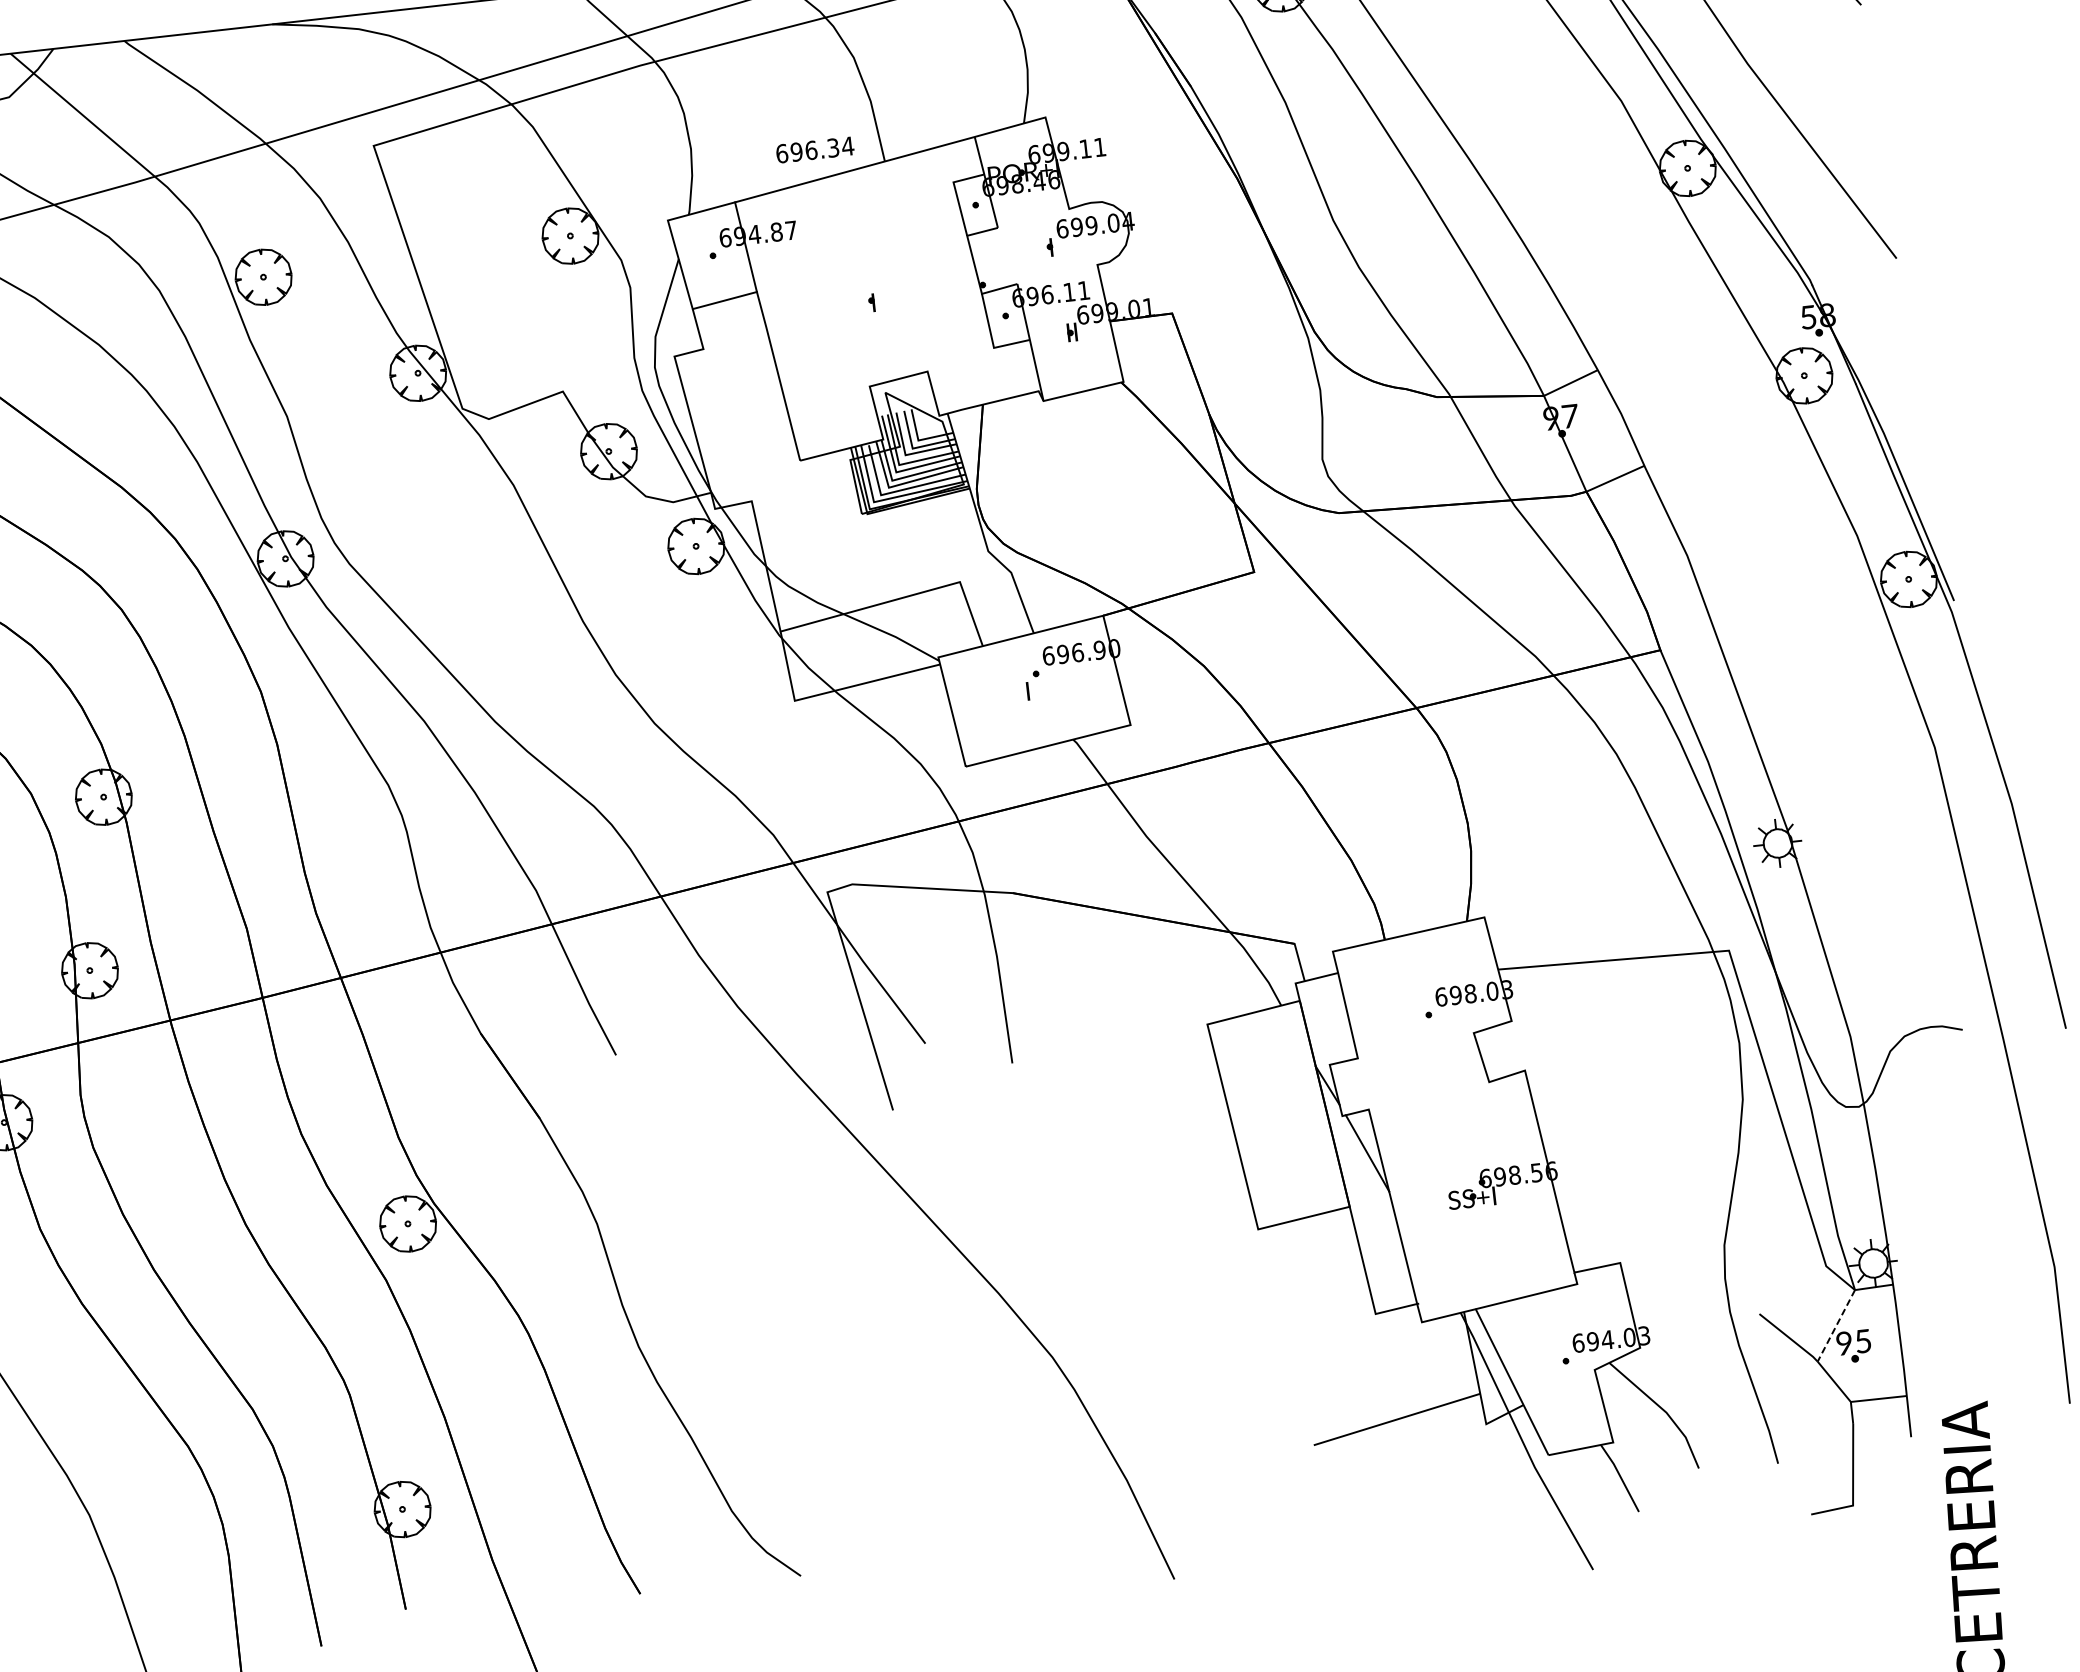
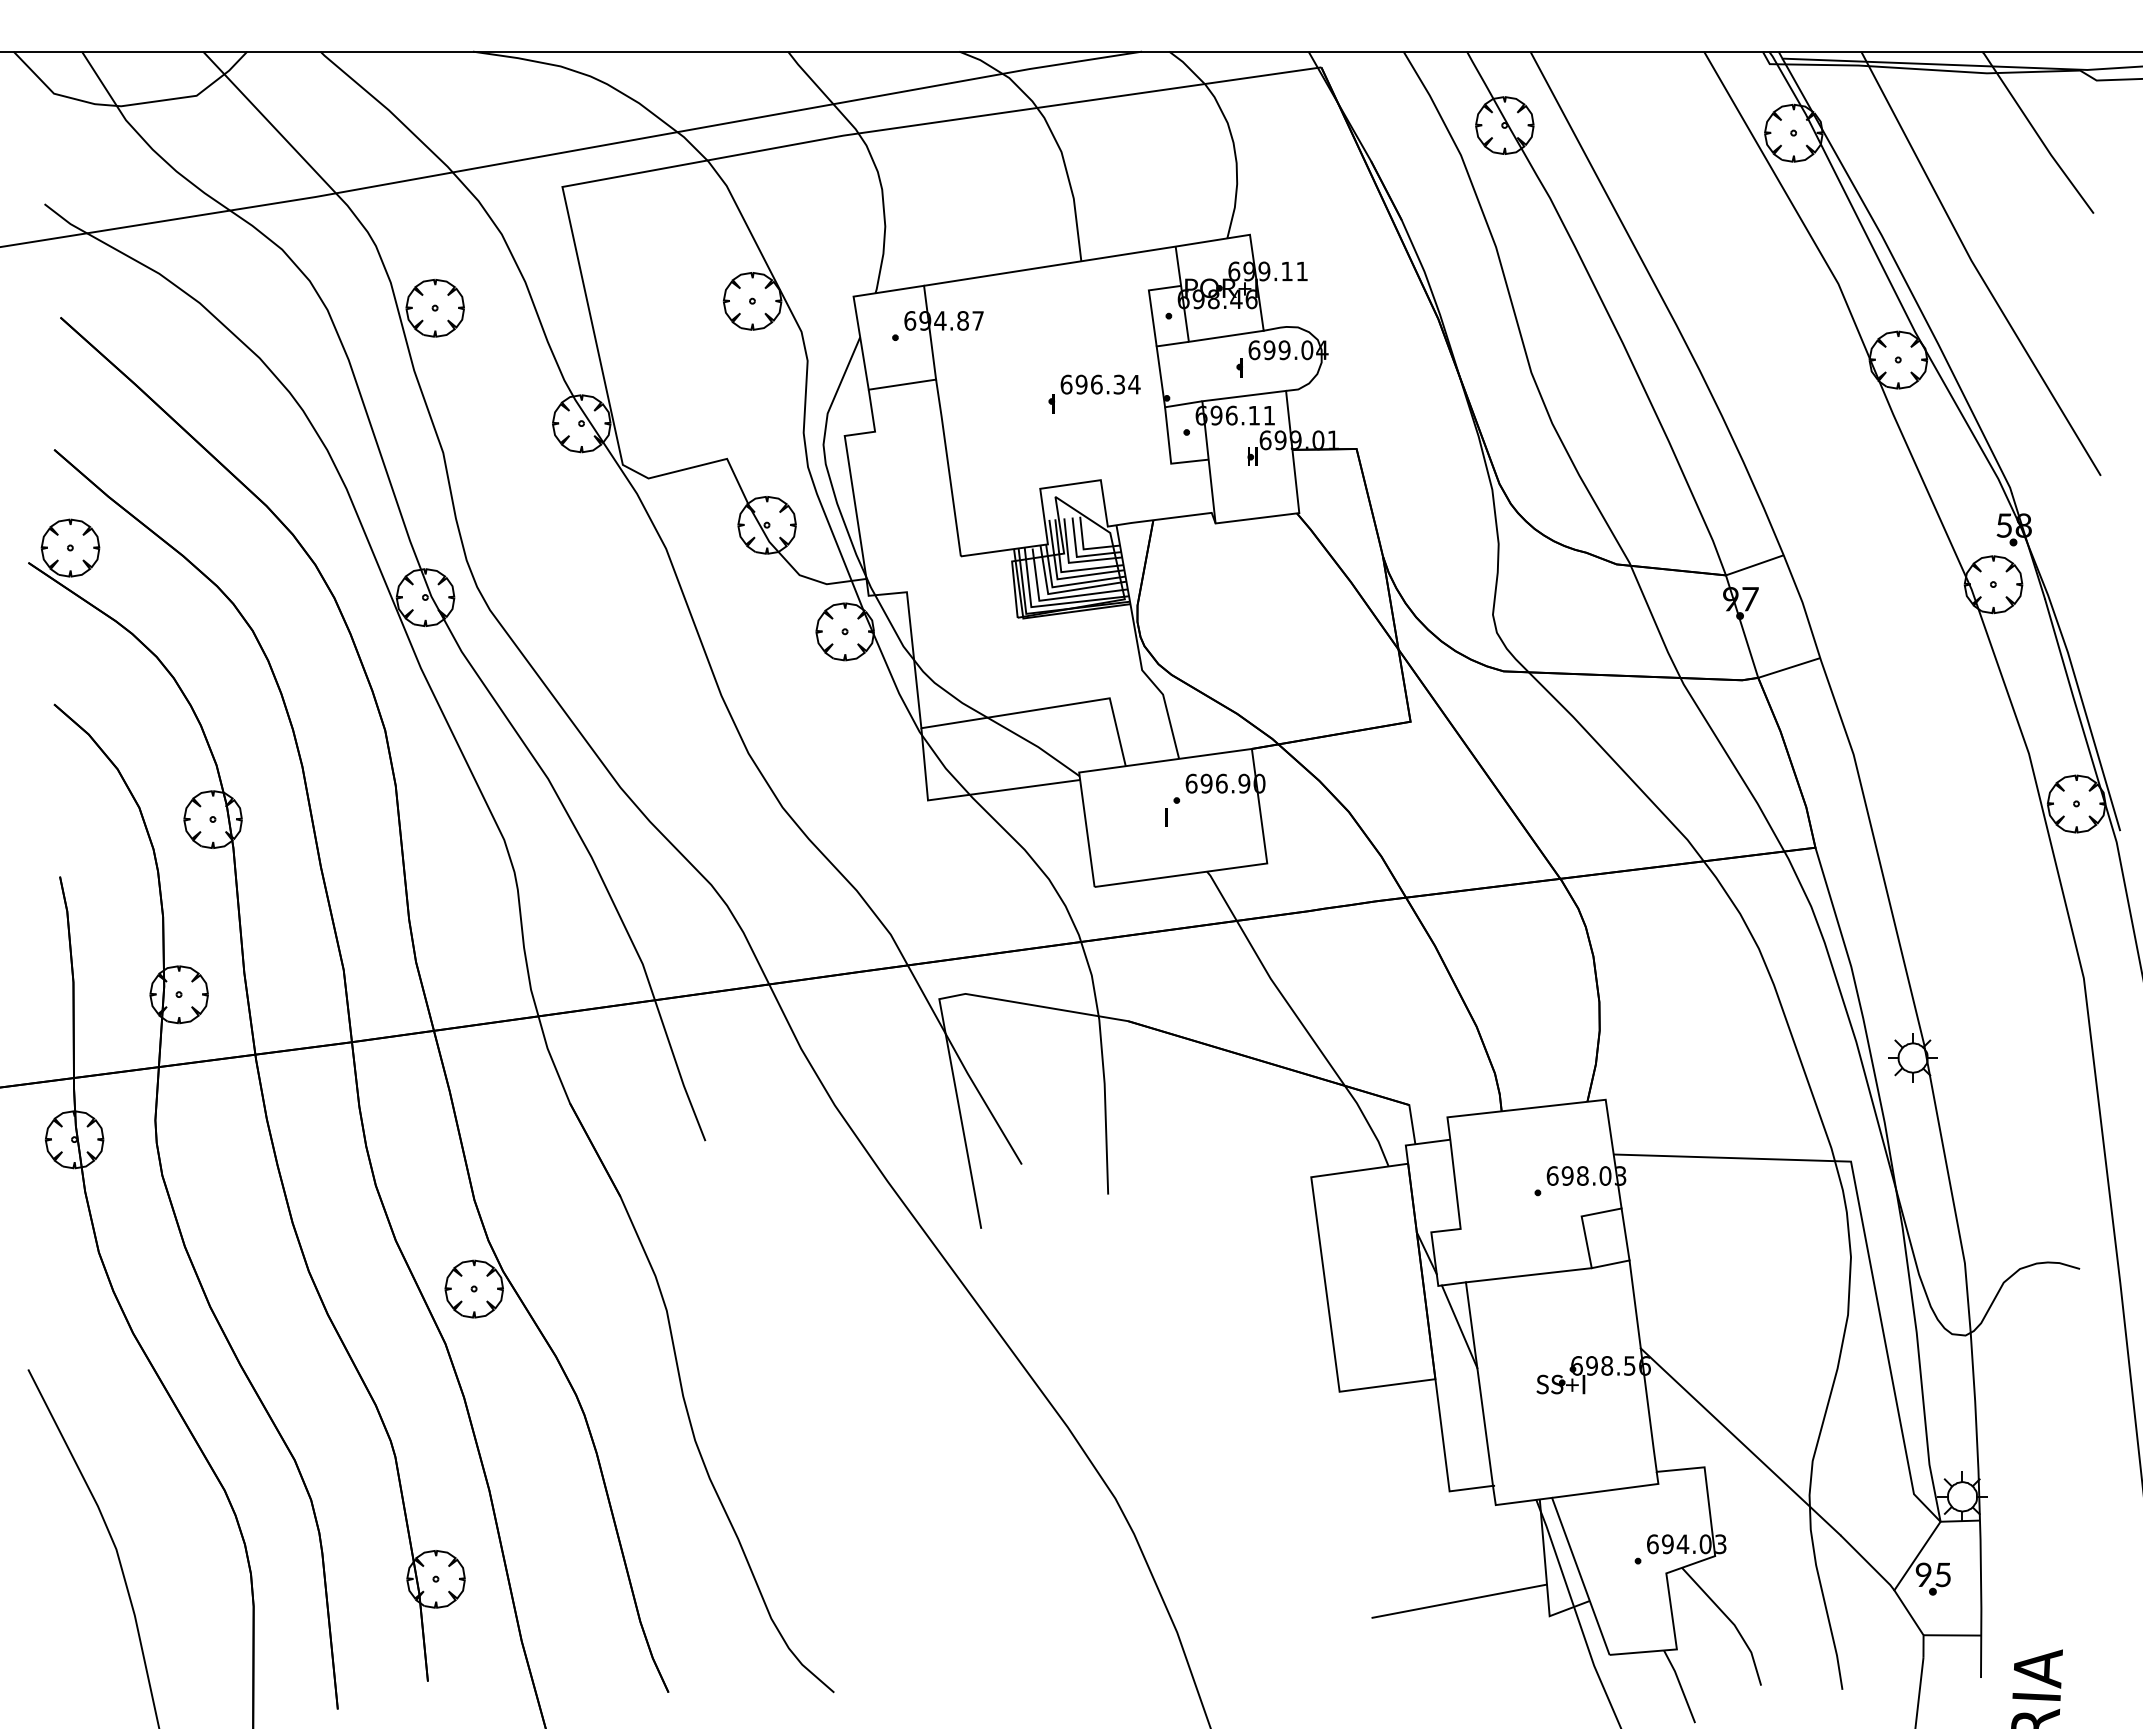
text: (815, 149) -> (1100, 384), moved
line: (1032, 217) -> (1225, 335), added
line: (1057, 273) -> (1244, 395), added
line: (1518, 1045) -> (1625, 1234), added
line: (1428, 1096) -> (1528, 1275), added
line: (1652, 1234) -> (1740, 1441), added
line: (1836, 1326) -> (1917, 1556), dashed -> solid

